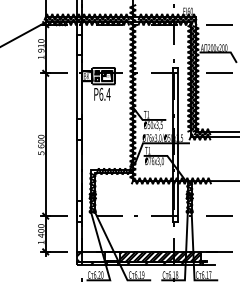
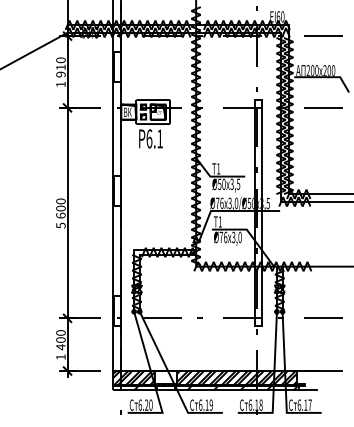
text: (108, 94) -> (160, 139), 6.4 -> 6.1
hatch: (91, 256) -> (135, 377), added

